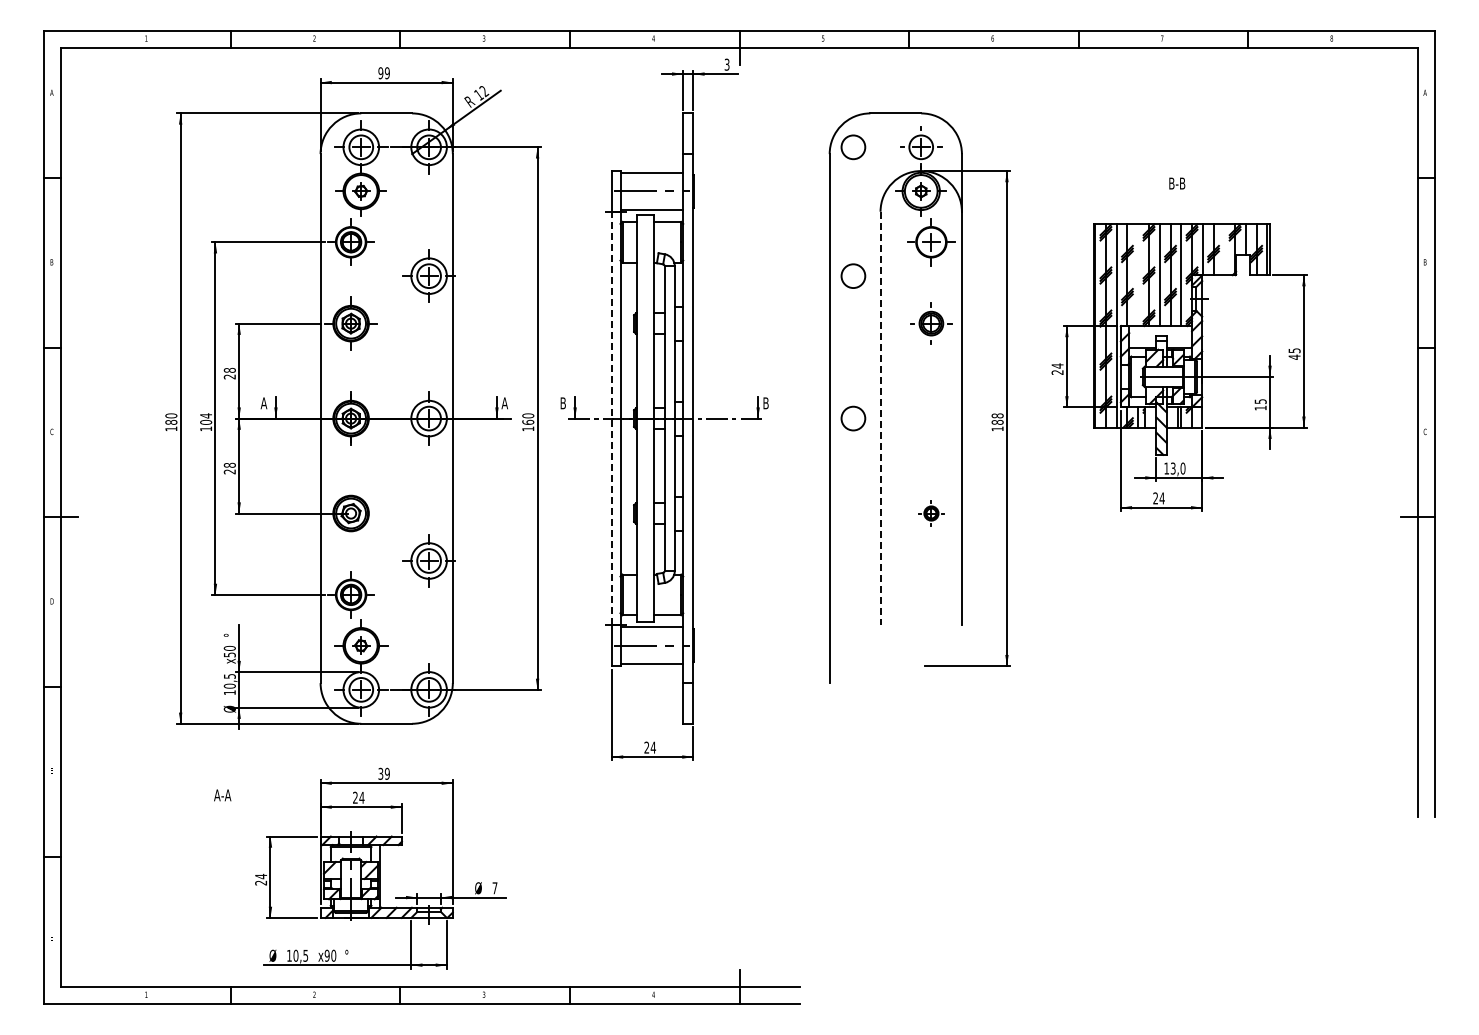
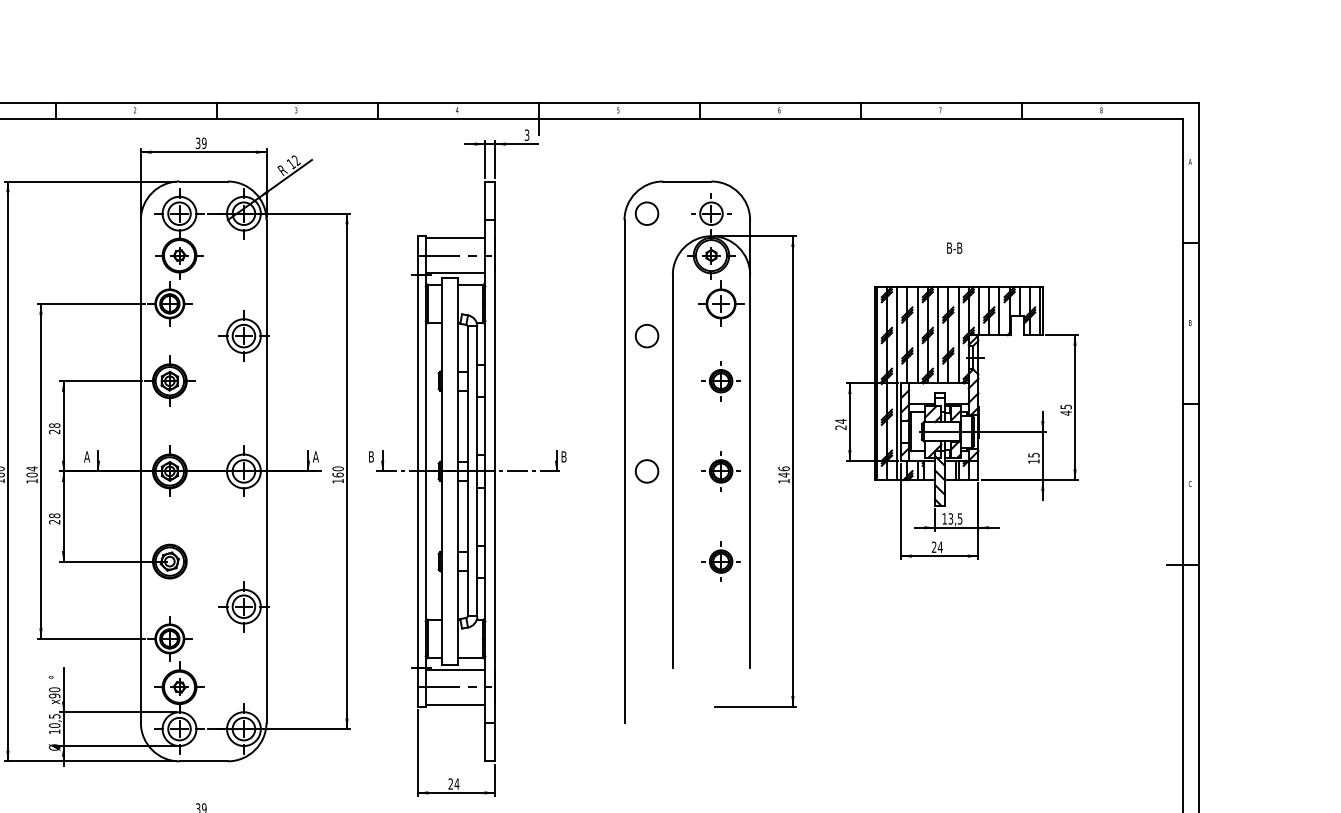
text: (380, 73) -> (197, 143), 99 -> 39
line: (1224, 249) -> (999, 310), added
line: (1138, 275) -> (917, 335), added
line: (612, 418) -> (418, 471), dashed -> solid
line: (880, 418) -> (672, 471), dashed -> solid
part: (931, 418) -> (721, 471), added
text: (997, 419) -> (783, 472), 188 -> 146
text: (1182, 468) -> (959, 518), 13,0 -> 13,5
part: (931, 513) -> (721, 561), size x1.67
text: (229, 654) -> (54, 695), x50 -> x90

